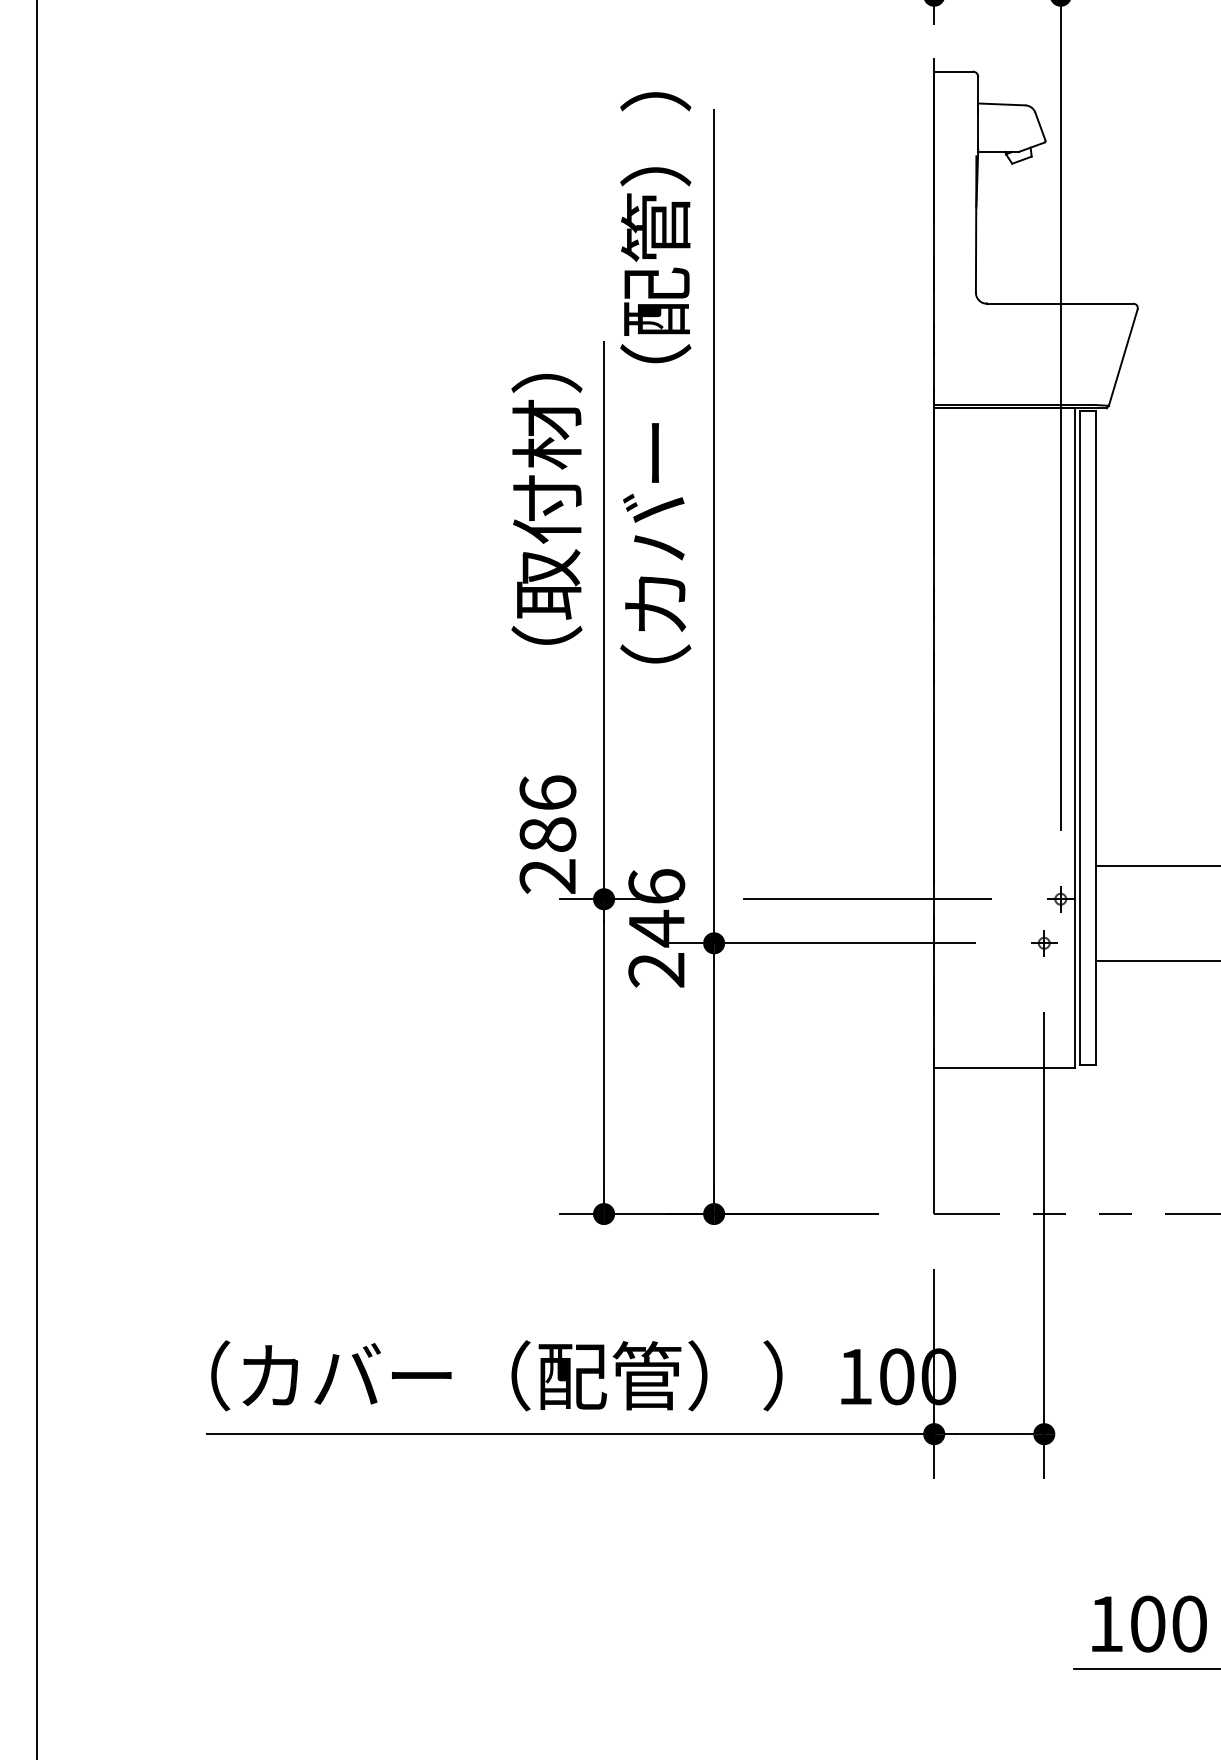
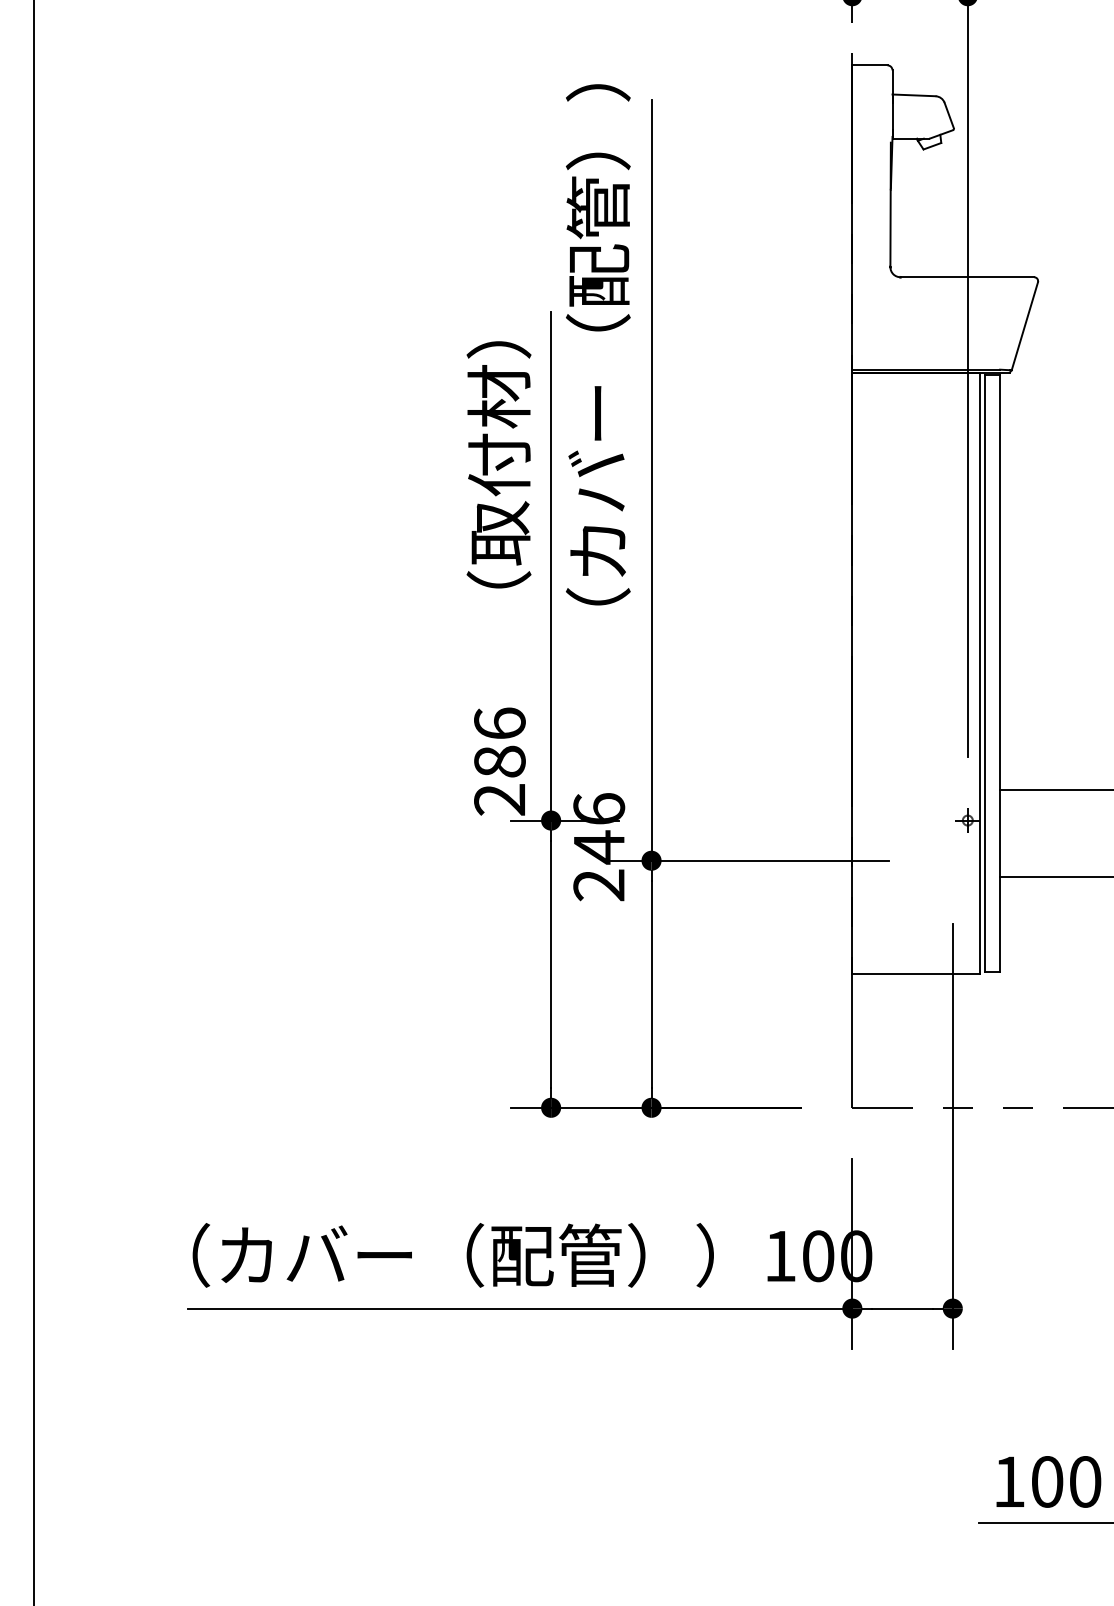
line: (867, 899) -> (791, 820), removed
part: (1044, 943) -> (952, 860), removed

